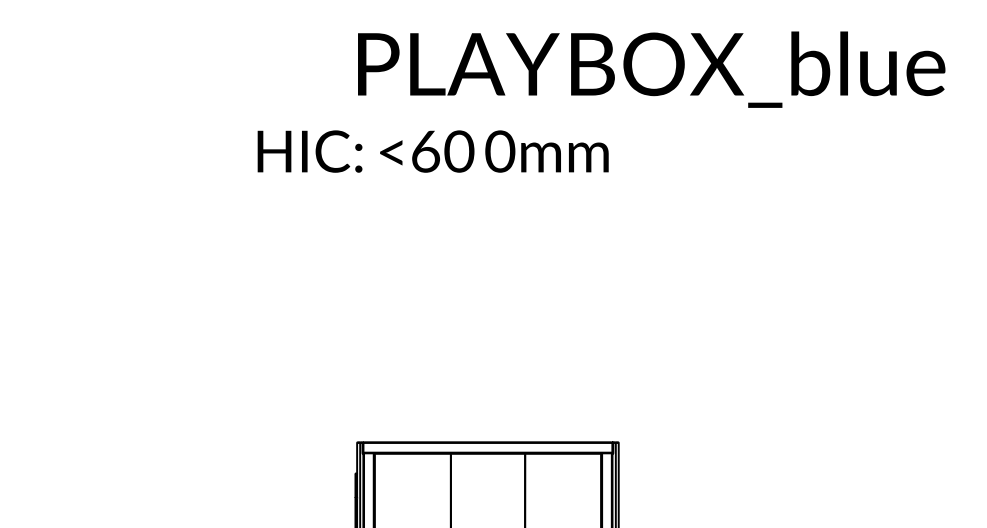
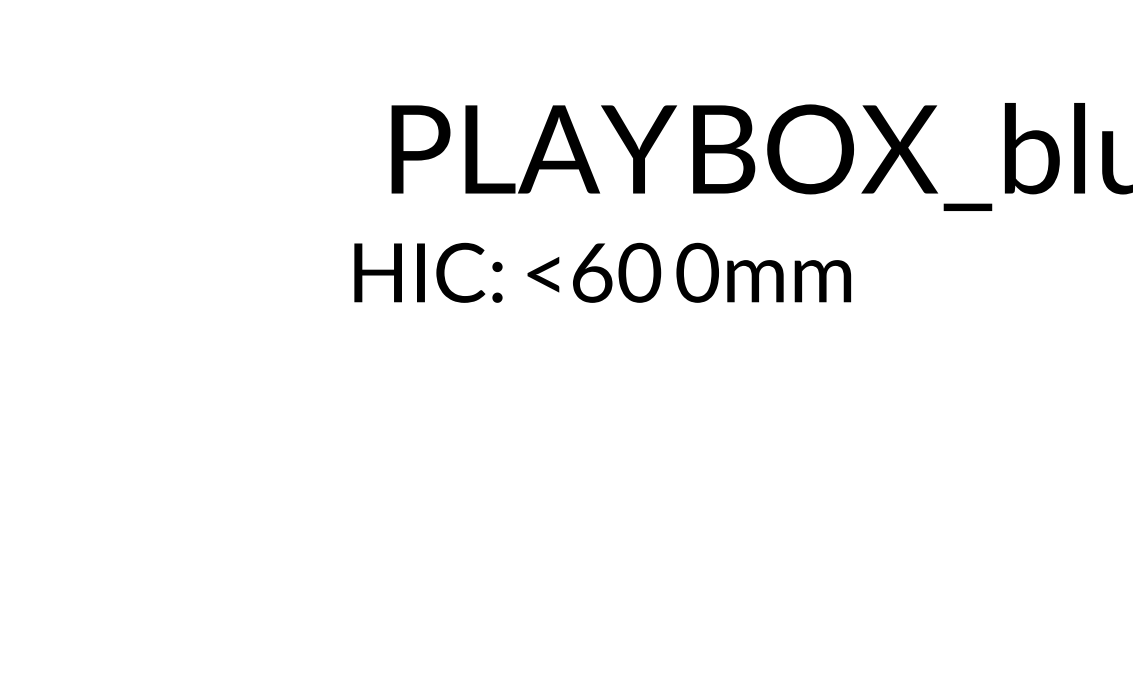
text: (432, 151) -> (601, 272), moved

